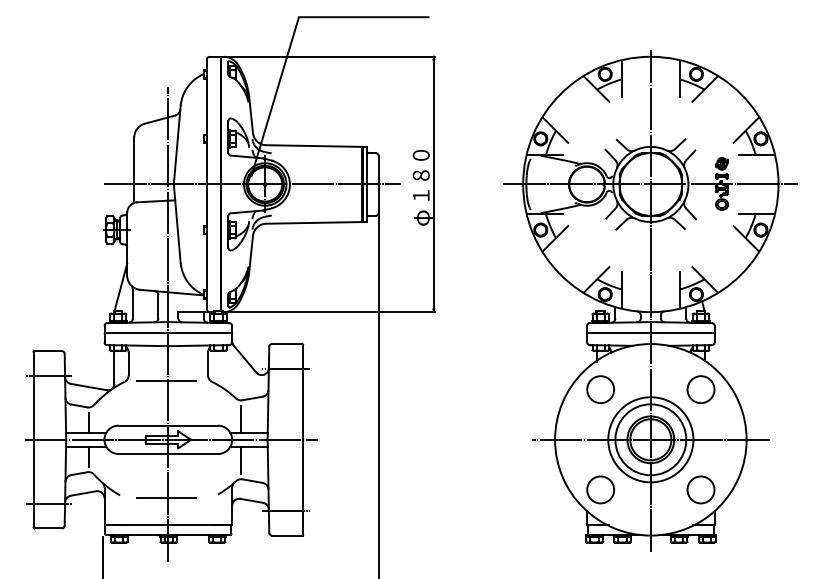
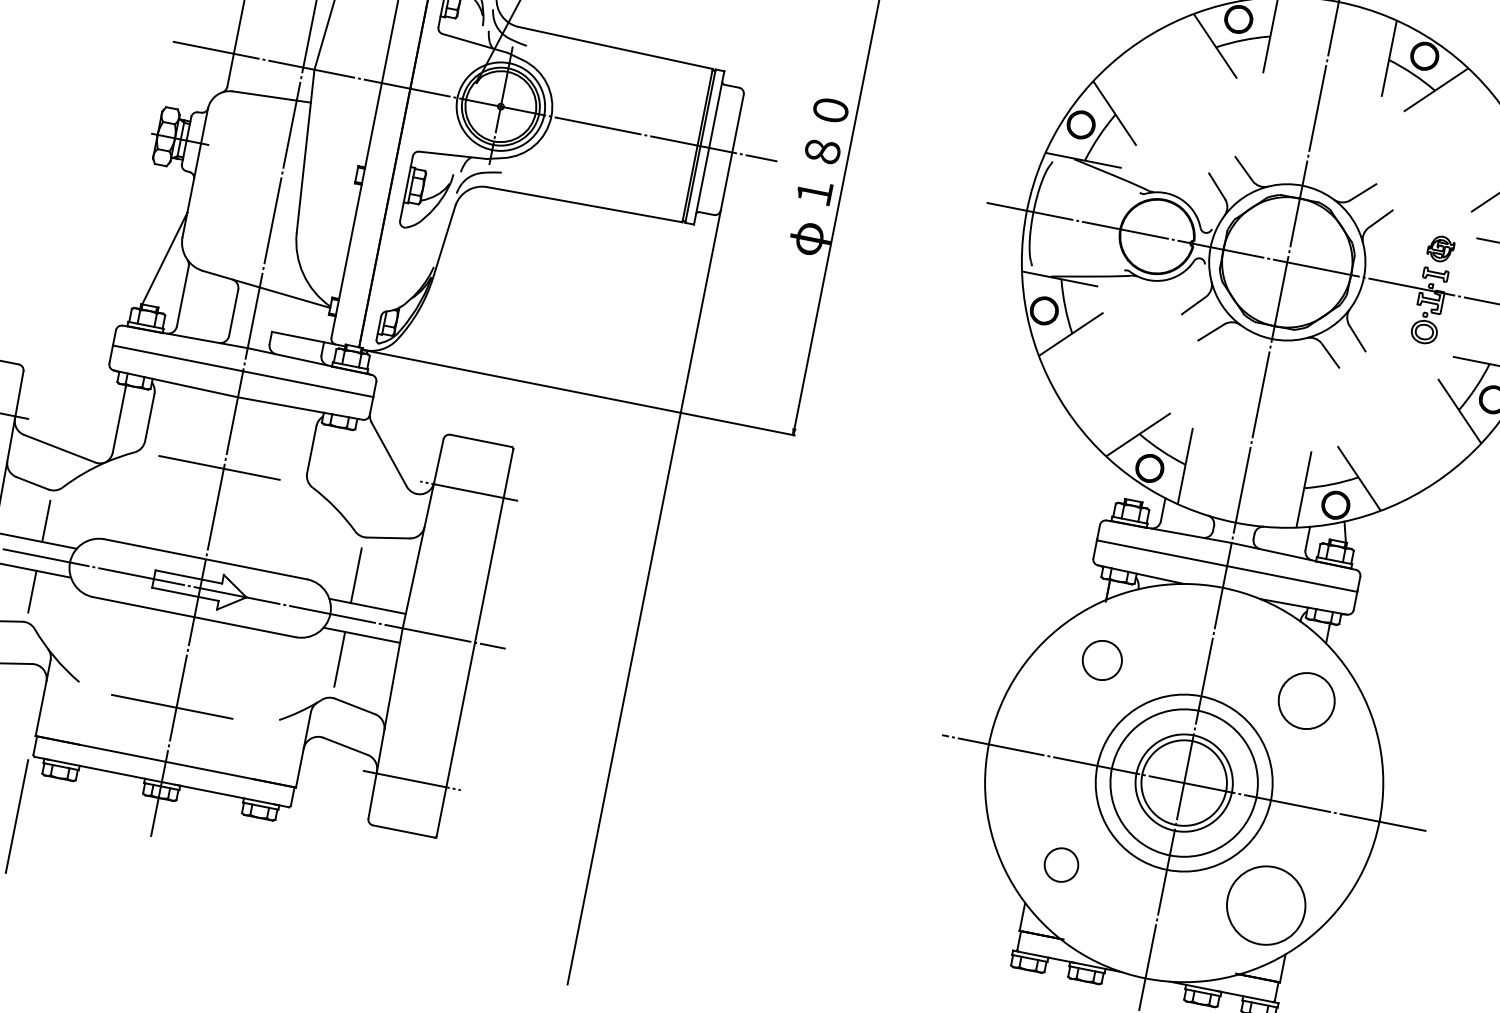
circle: (600, 389) -> (1101, 660), size x0.7
circle: (600, 489) -> (1061, 864), size x0.6
circle: (700, 489) -> (1265, 904), size x1.4

